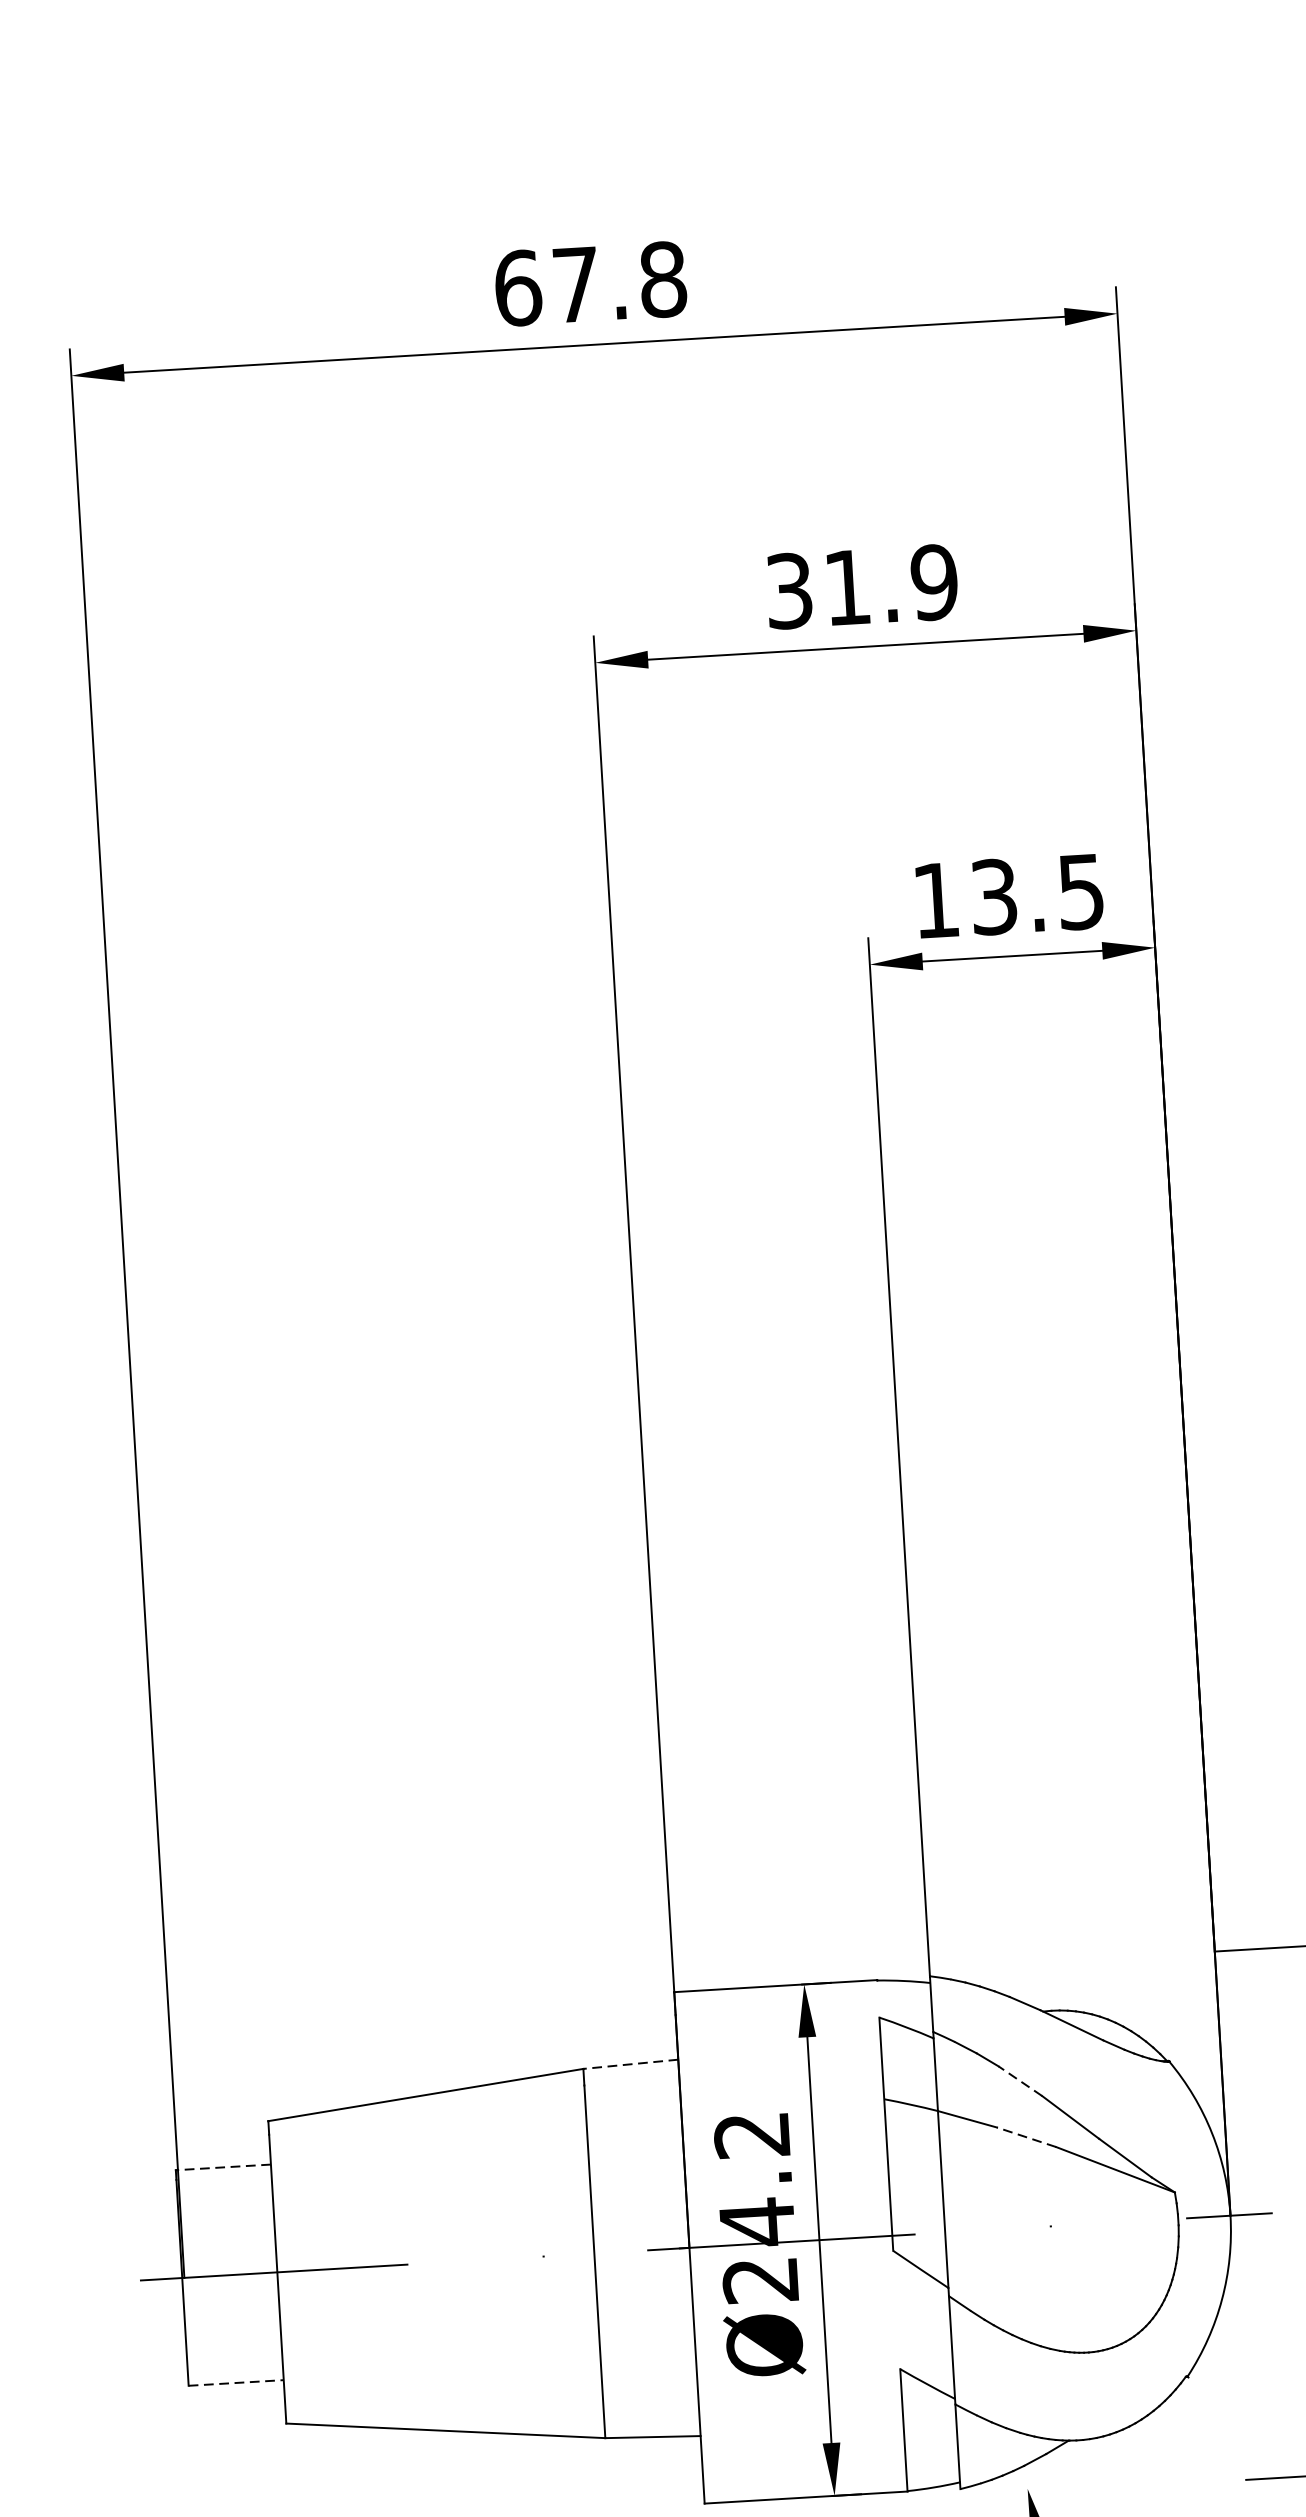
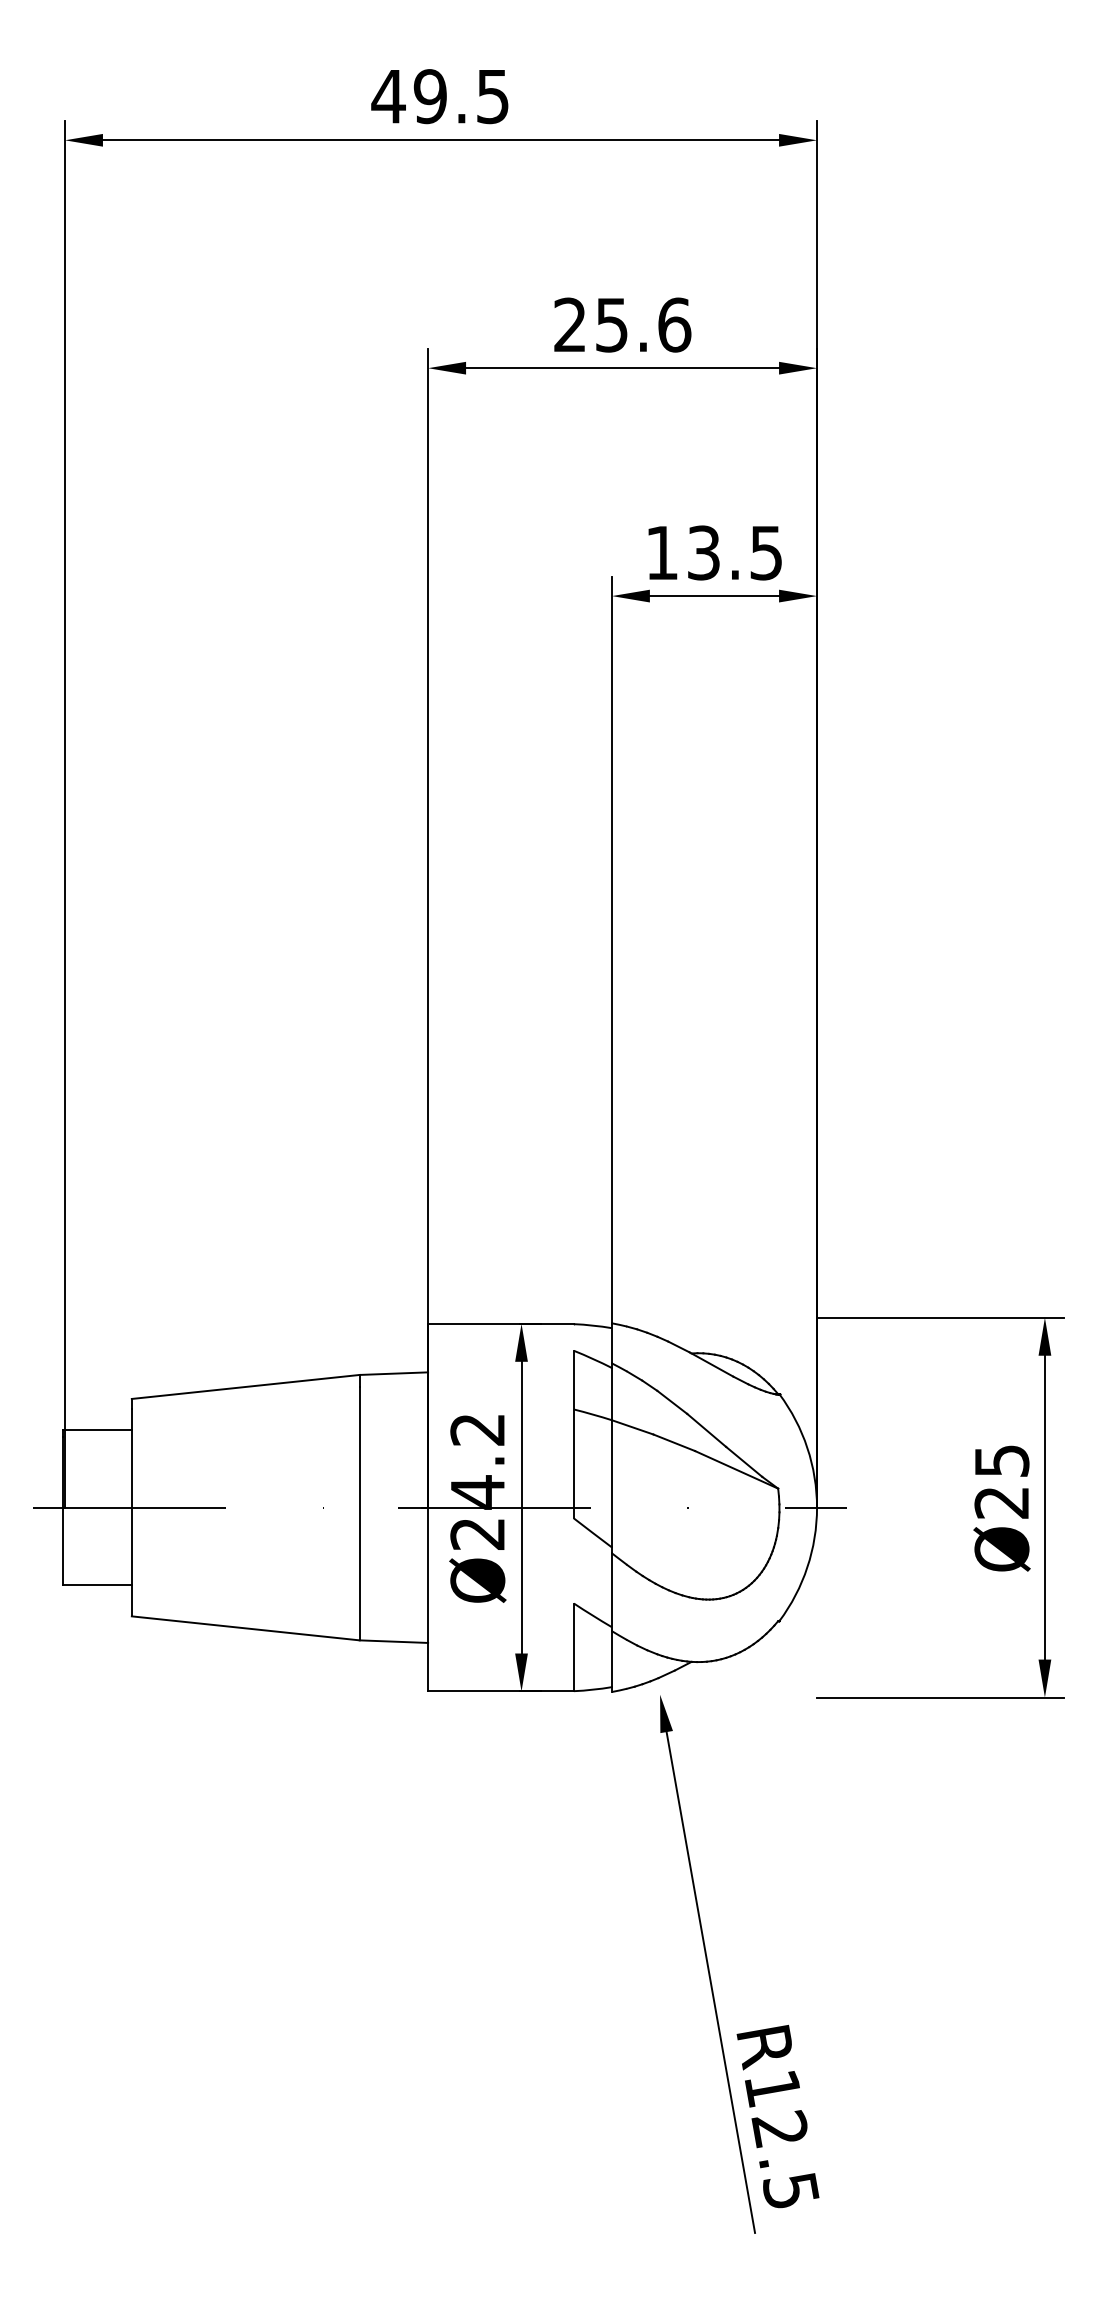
text: (590, 283) -> (440, 96), 67.8 -> 49.5
text: (862, 585) -> (622, 324), 31.9 -> 25.6
line: (630, 2064) -> (393, 1373), dashed -> solid
line: (1020, 2081) -> (672, 1402), dashed -> solid
line: (1025, 2136) -> (673, 1442), dashed -> solid
line: (223, 2167) -> (97, 1430), dashed -> solid
line: (237, 2383) -> (98, 1585), dashed -> solid

